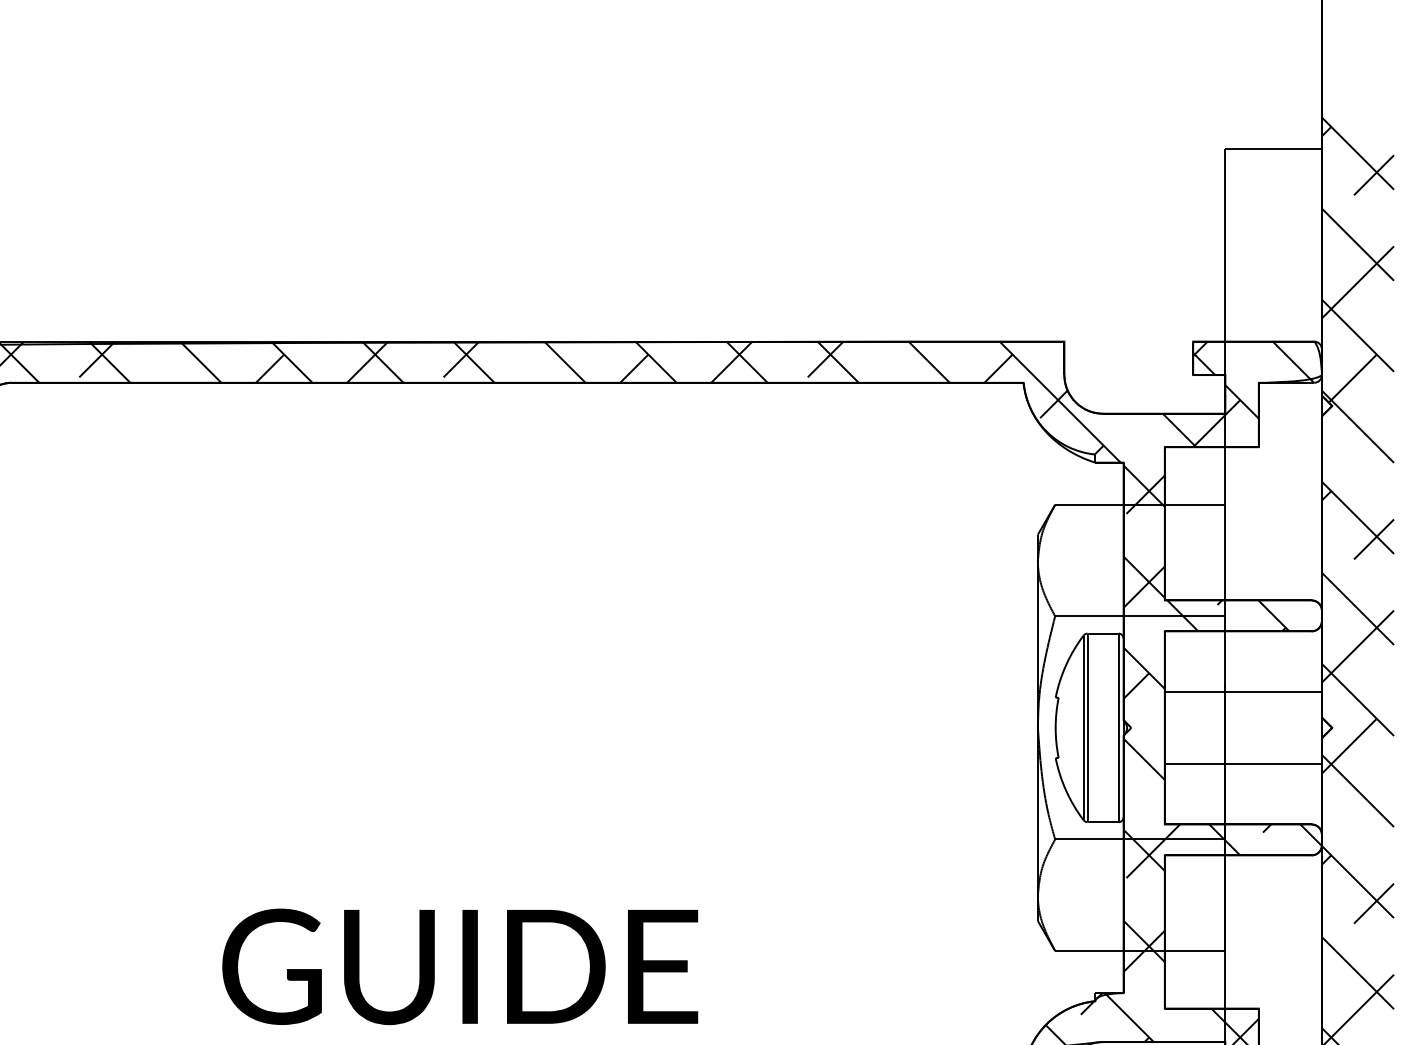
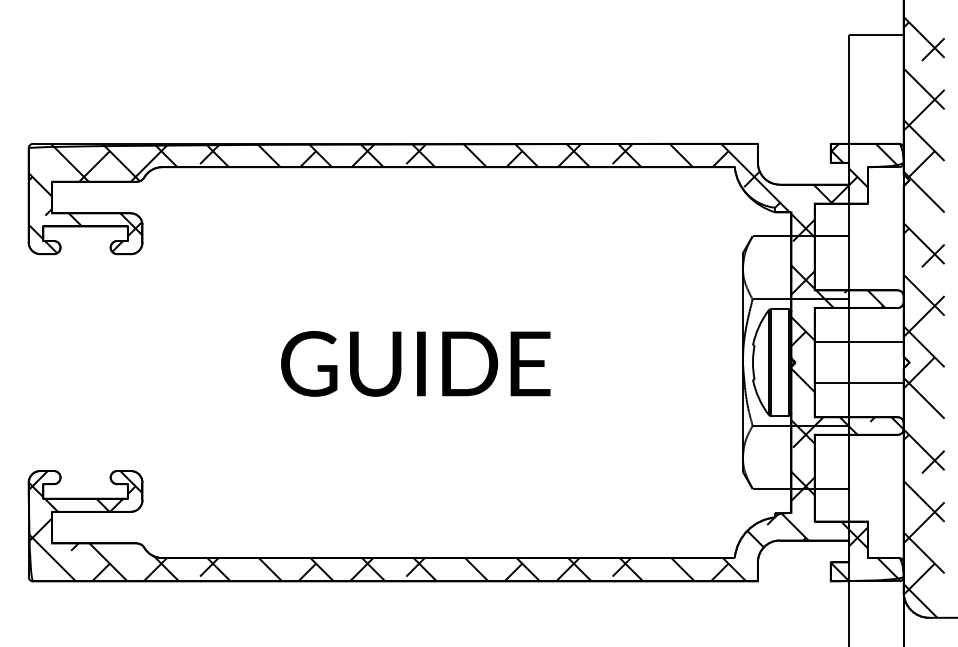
text: (459, 966) -> (415, 363), moved

